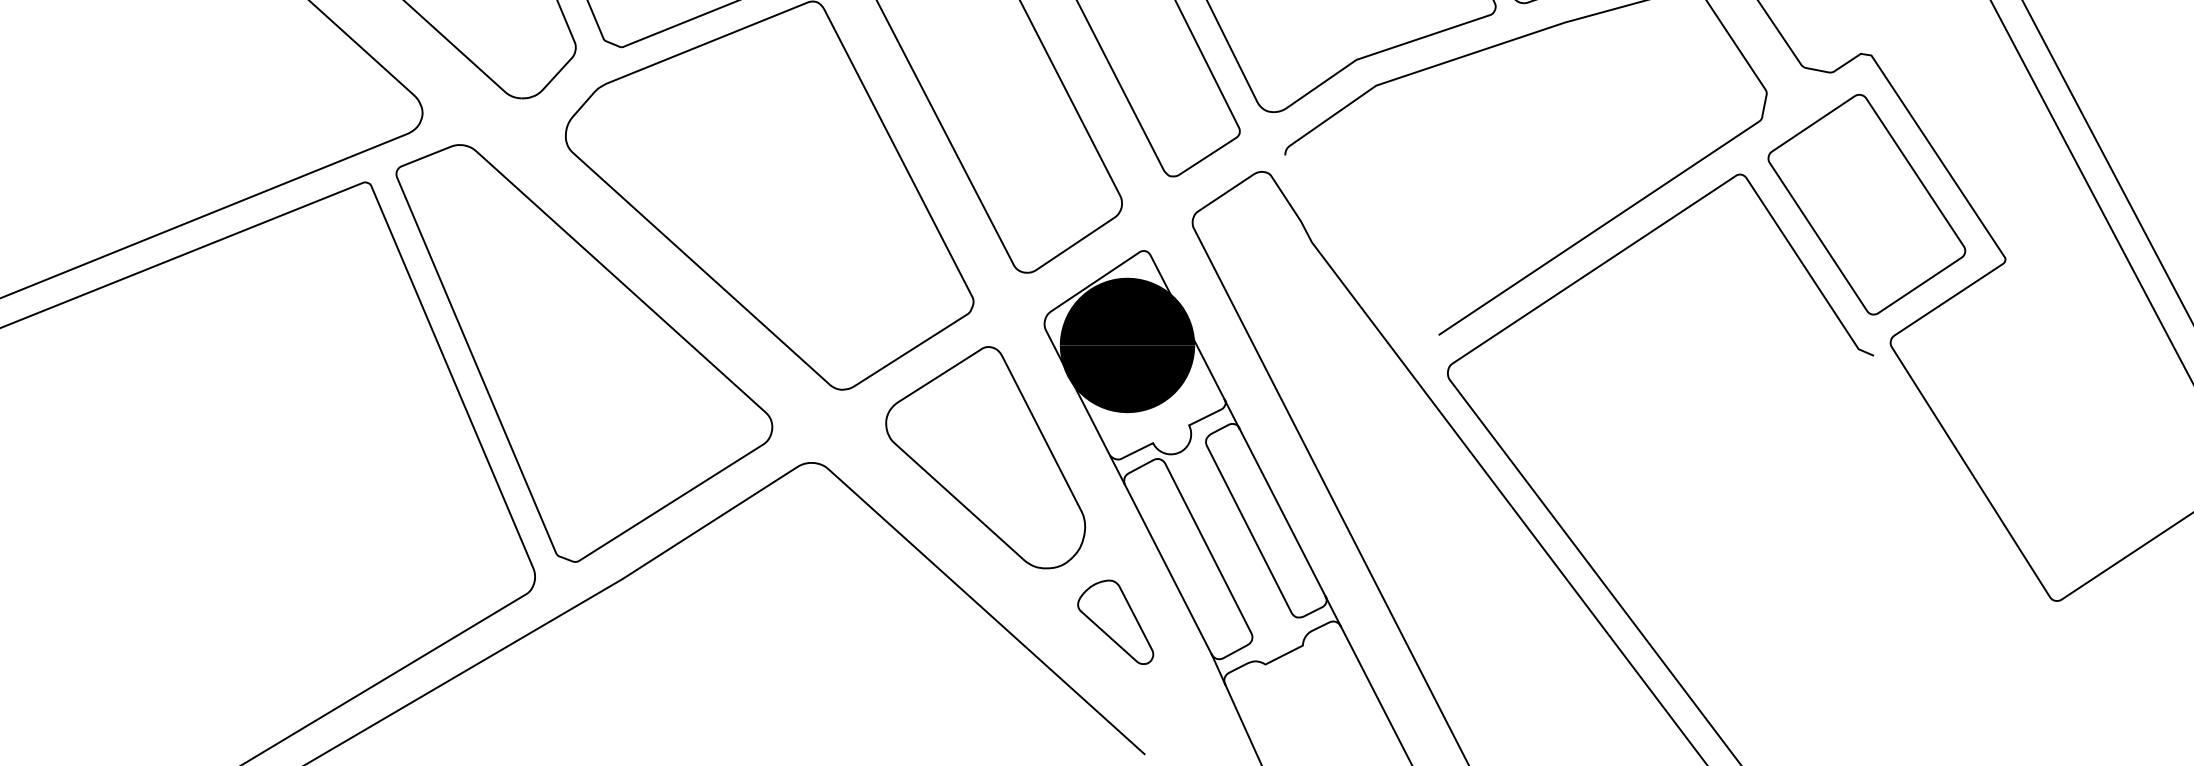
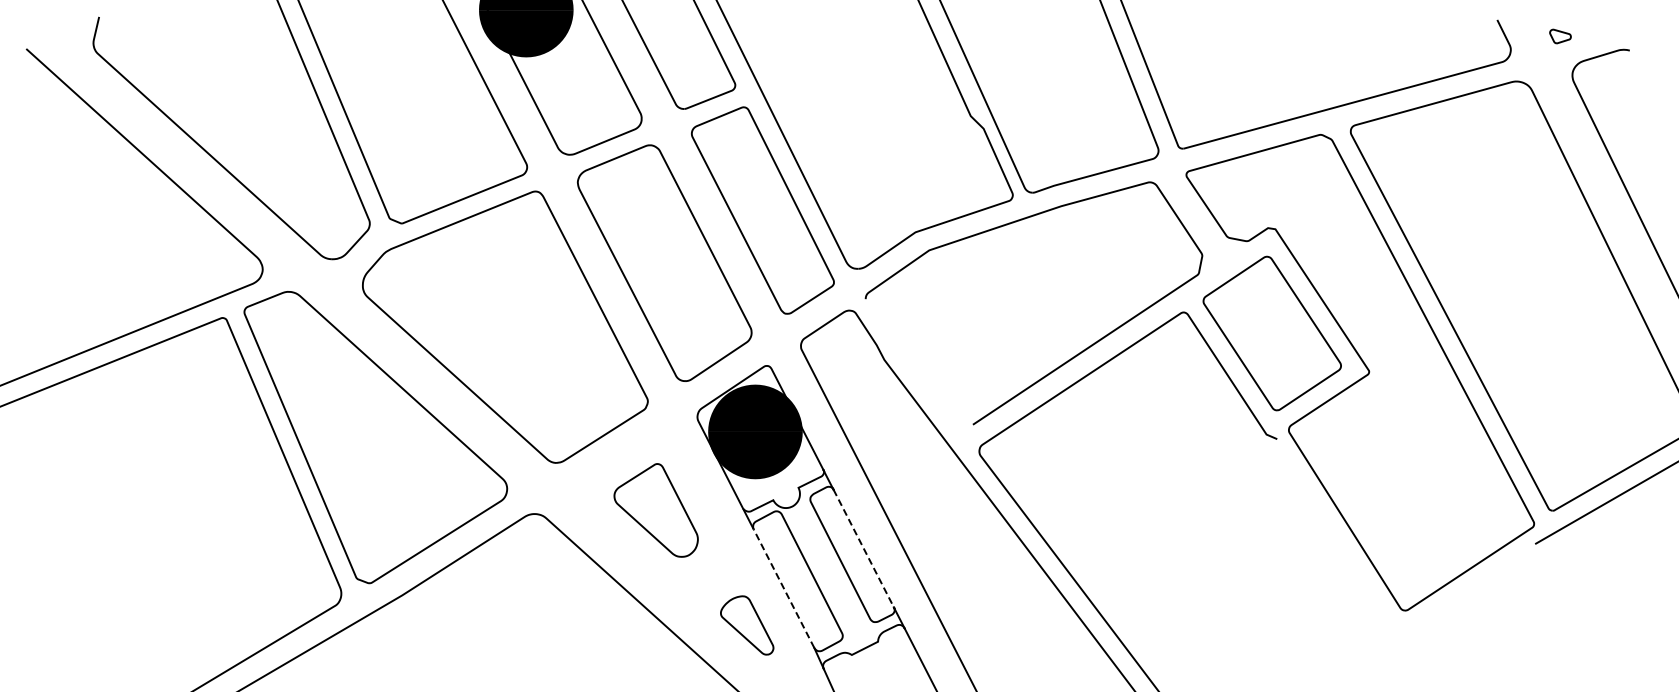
part: (984, 457) -> (655, 510), size x0.6
line: (1283, 513) -> (864, 549), solid -> dashed
line: (1167, 569) -> (783, 588), solid -> dashed

